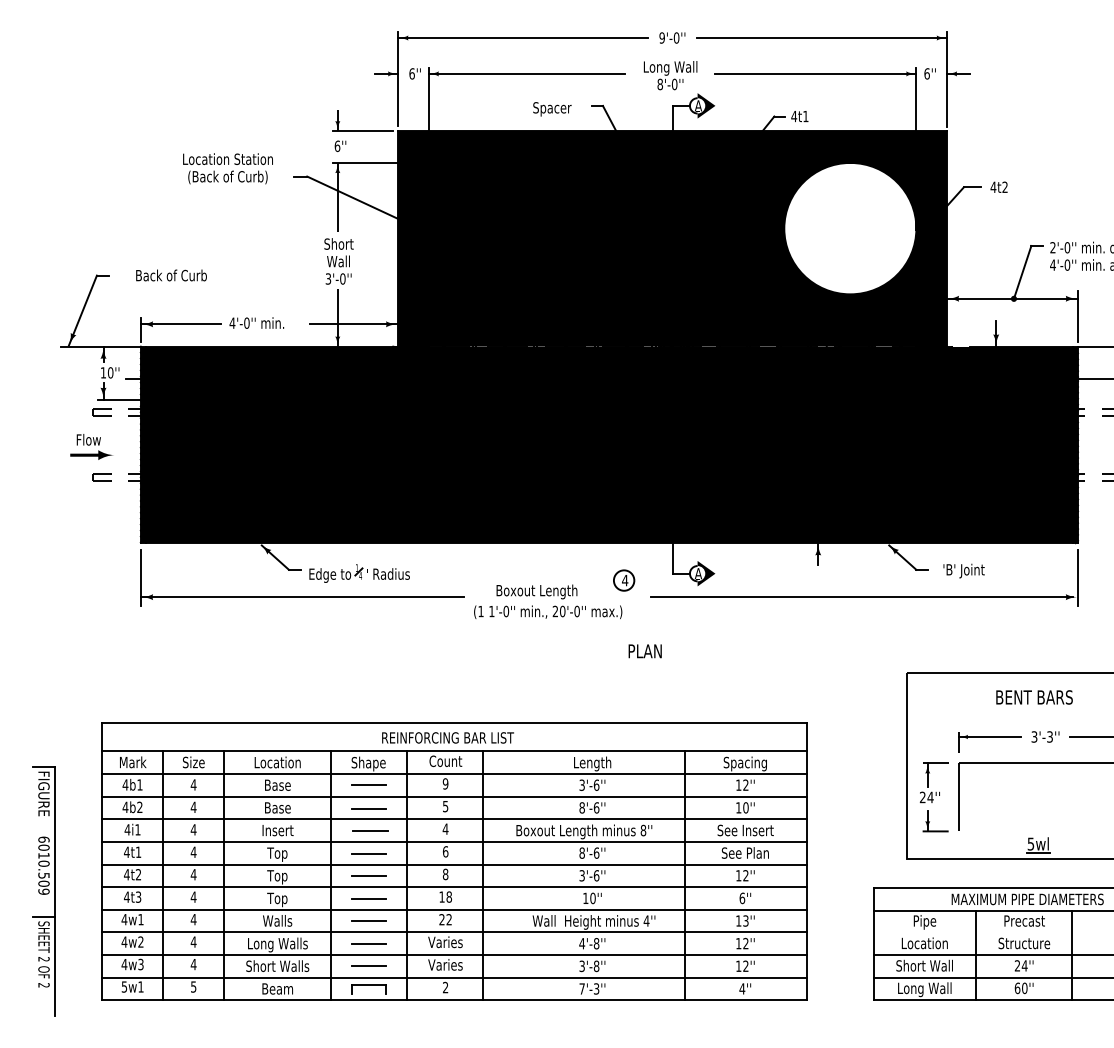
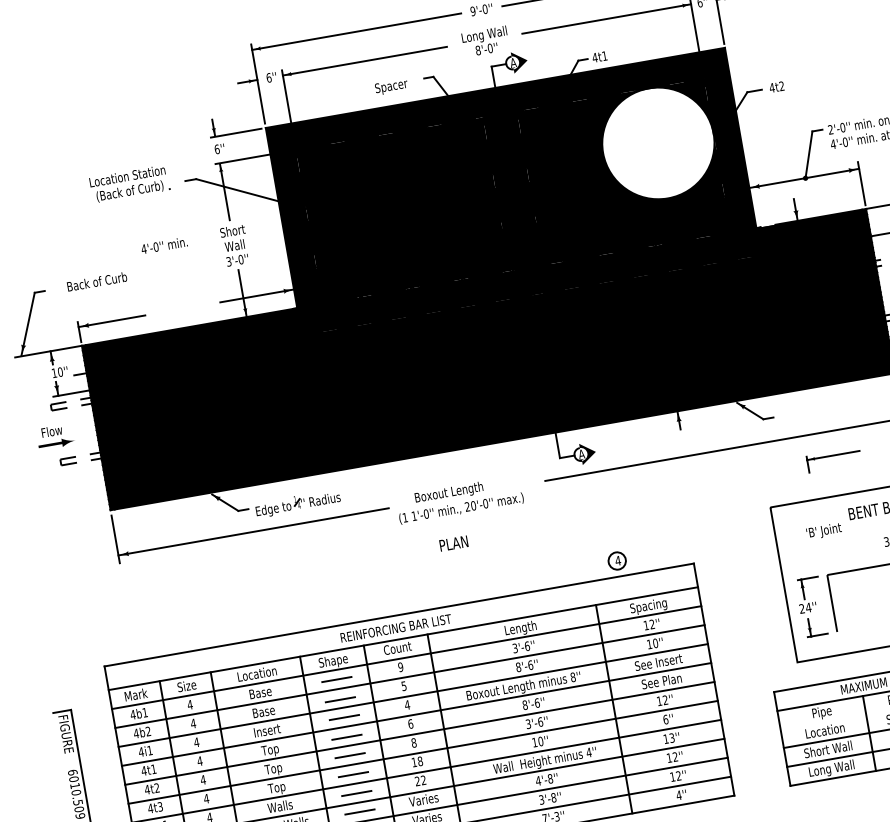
text: (256, 322) -> (164, 245), moved
text: (963, 570) -> (823, 530), moved
part: (624, 580) -> (617, 560), moved
text: (644, 651) -> (453, 543), moved
part: (989, 742) -> (833, 460), moved

